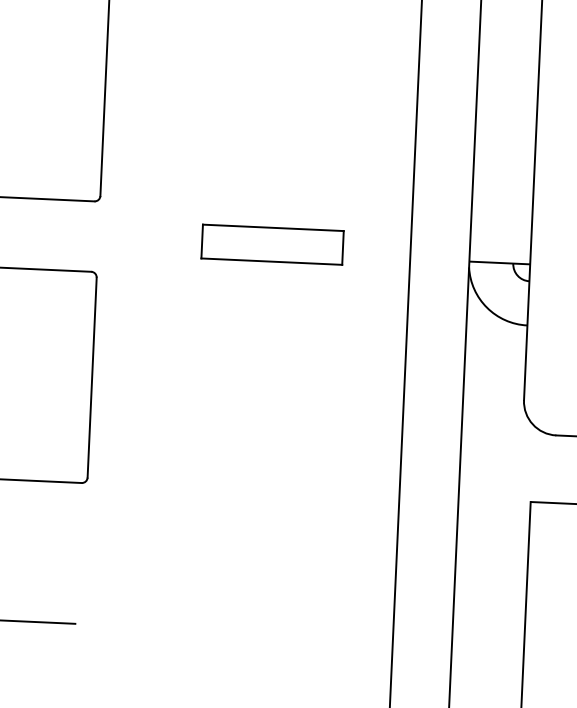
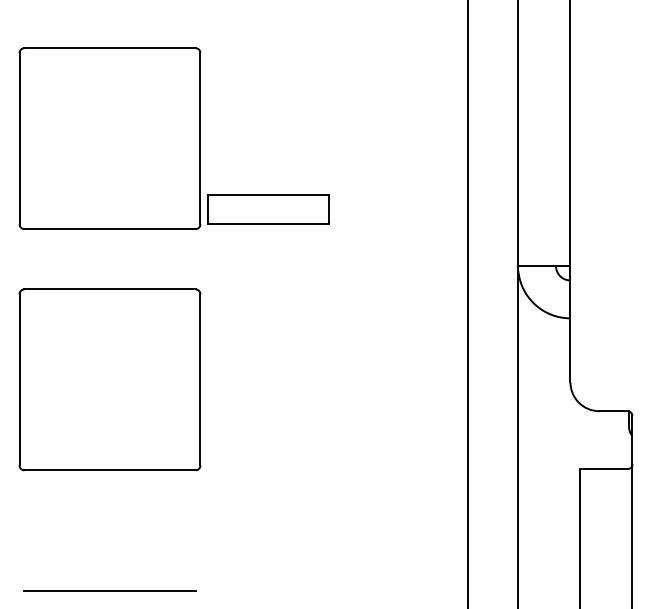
part: (272, 245) -> (268, 209), moved

